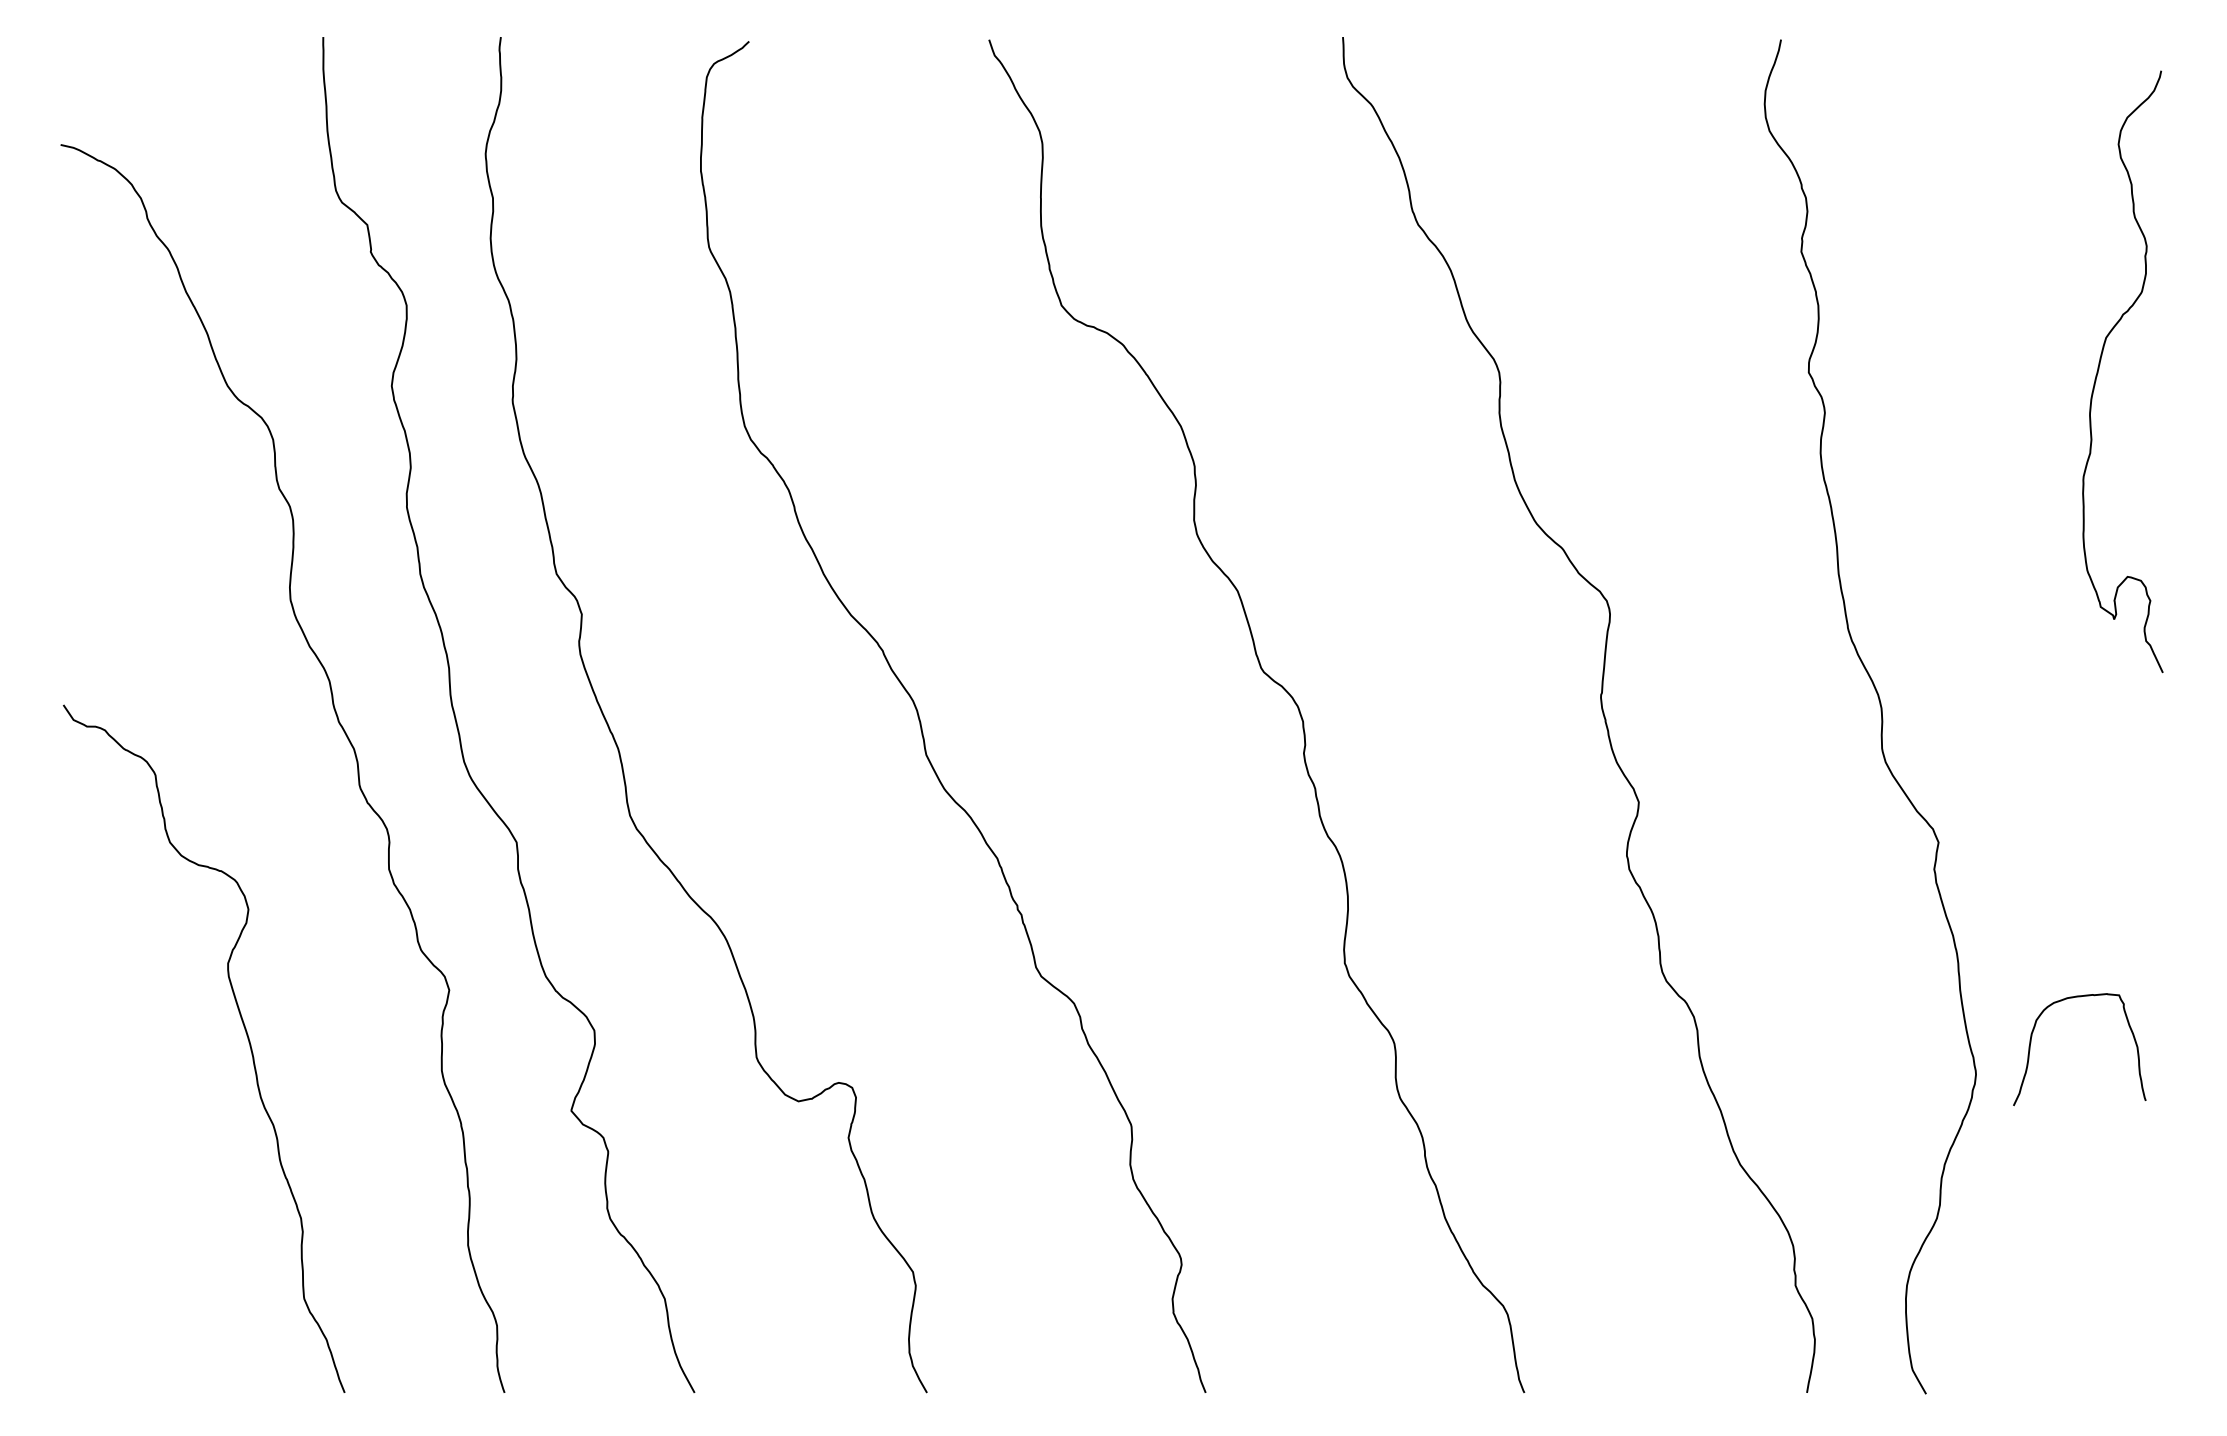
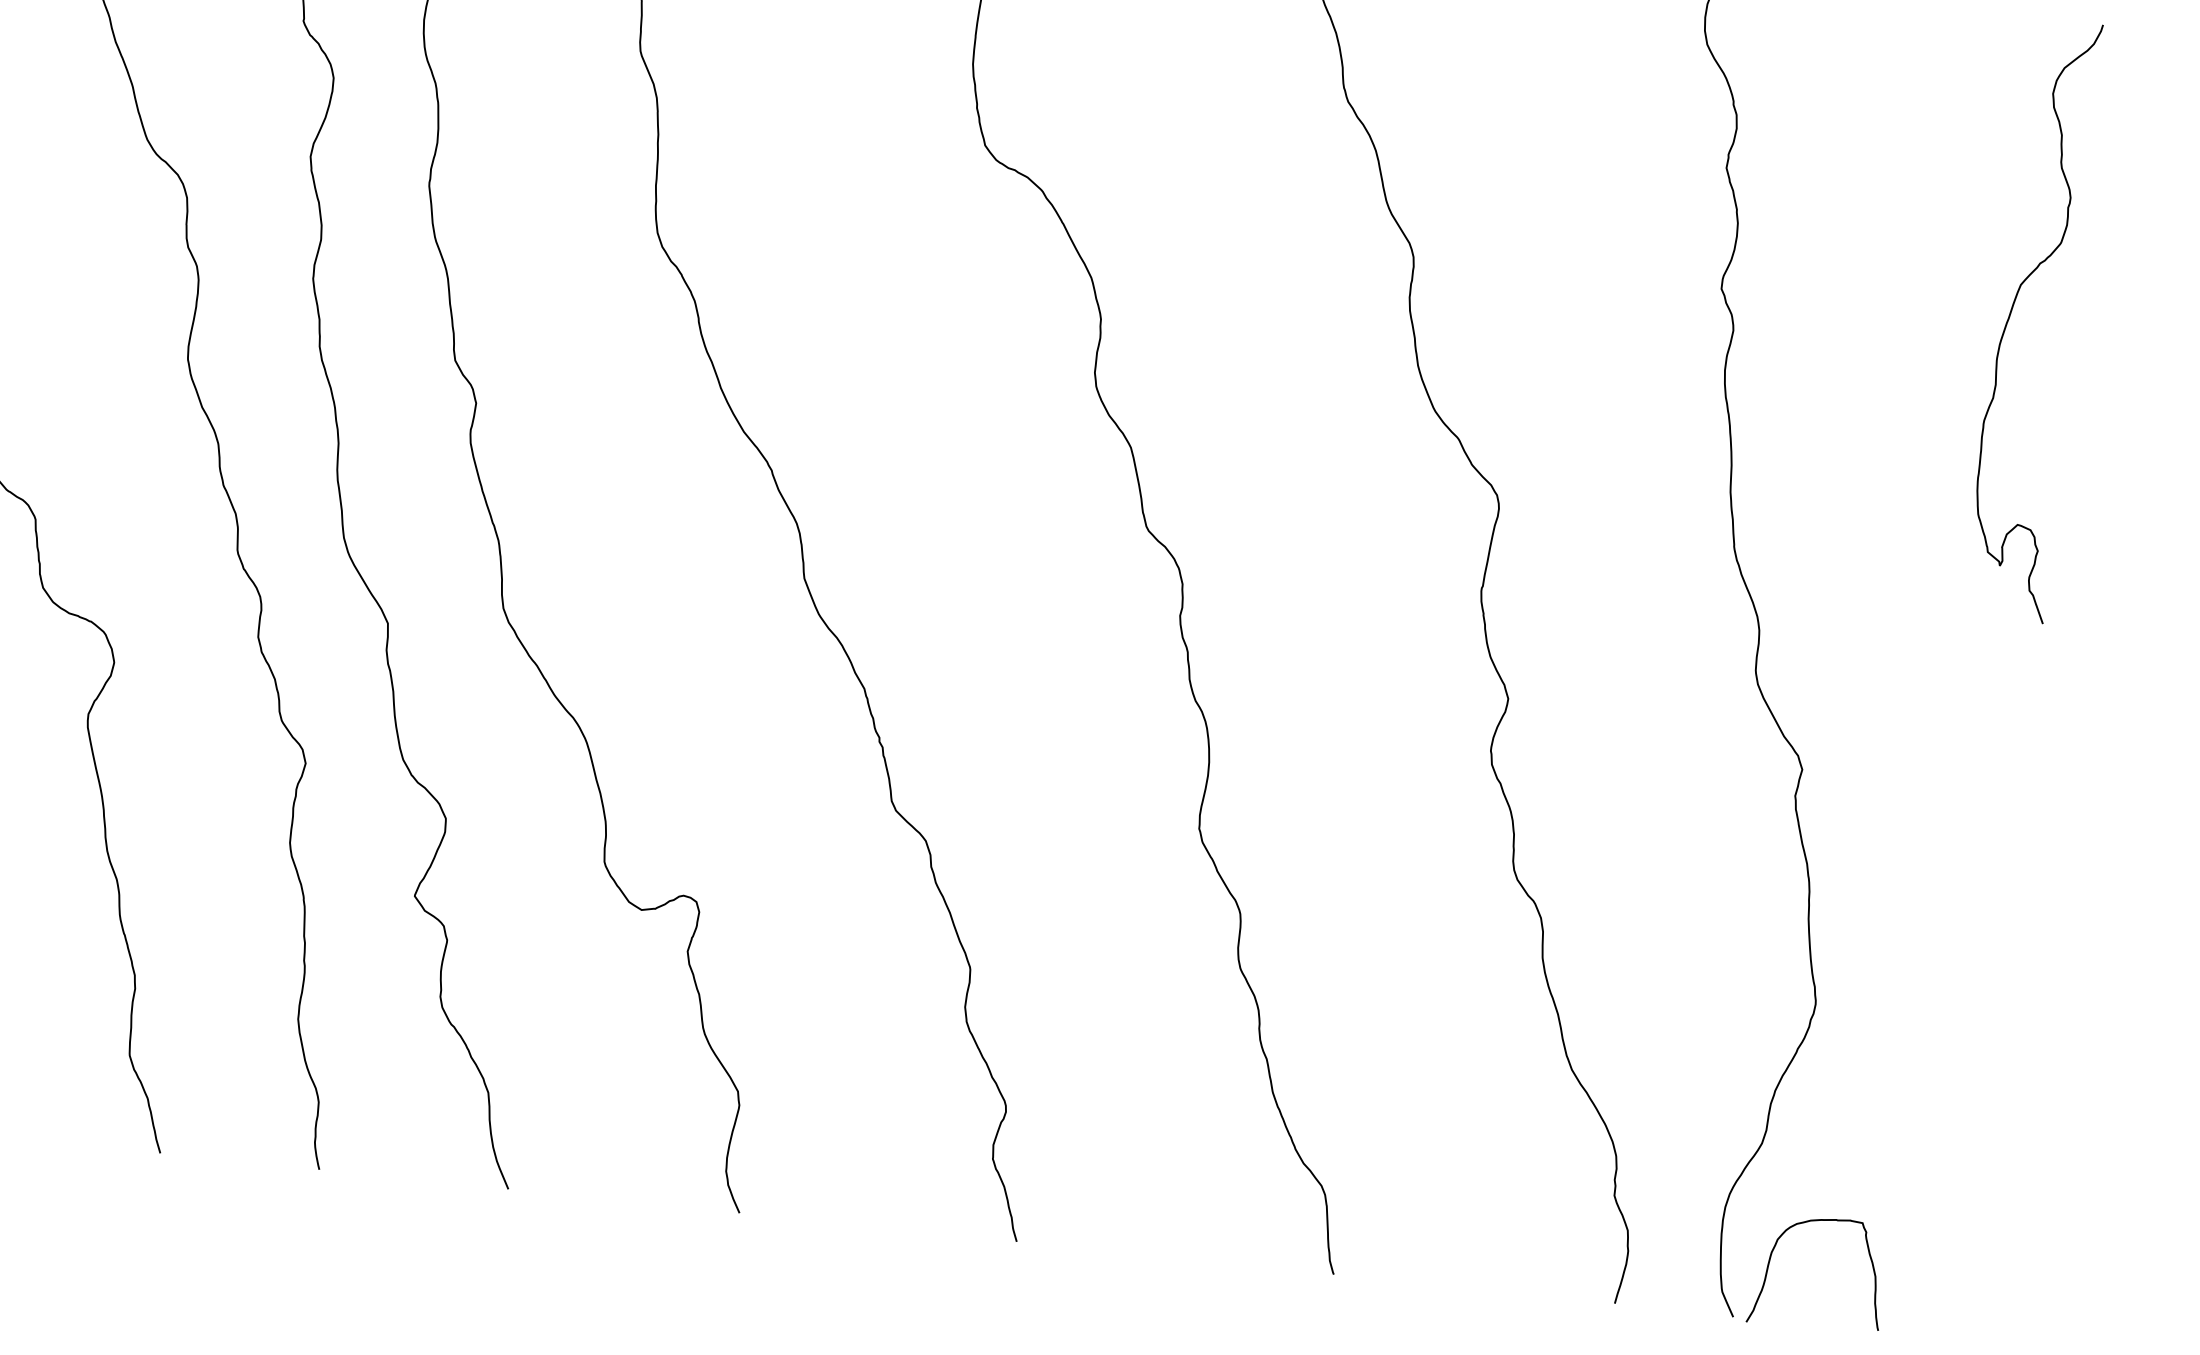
curve: (2031, 1043) -> (1770, 1262), moved

